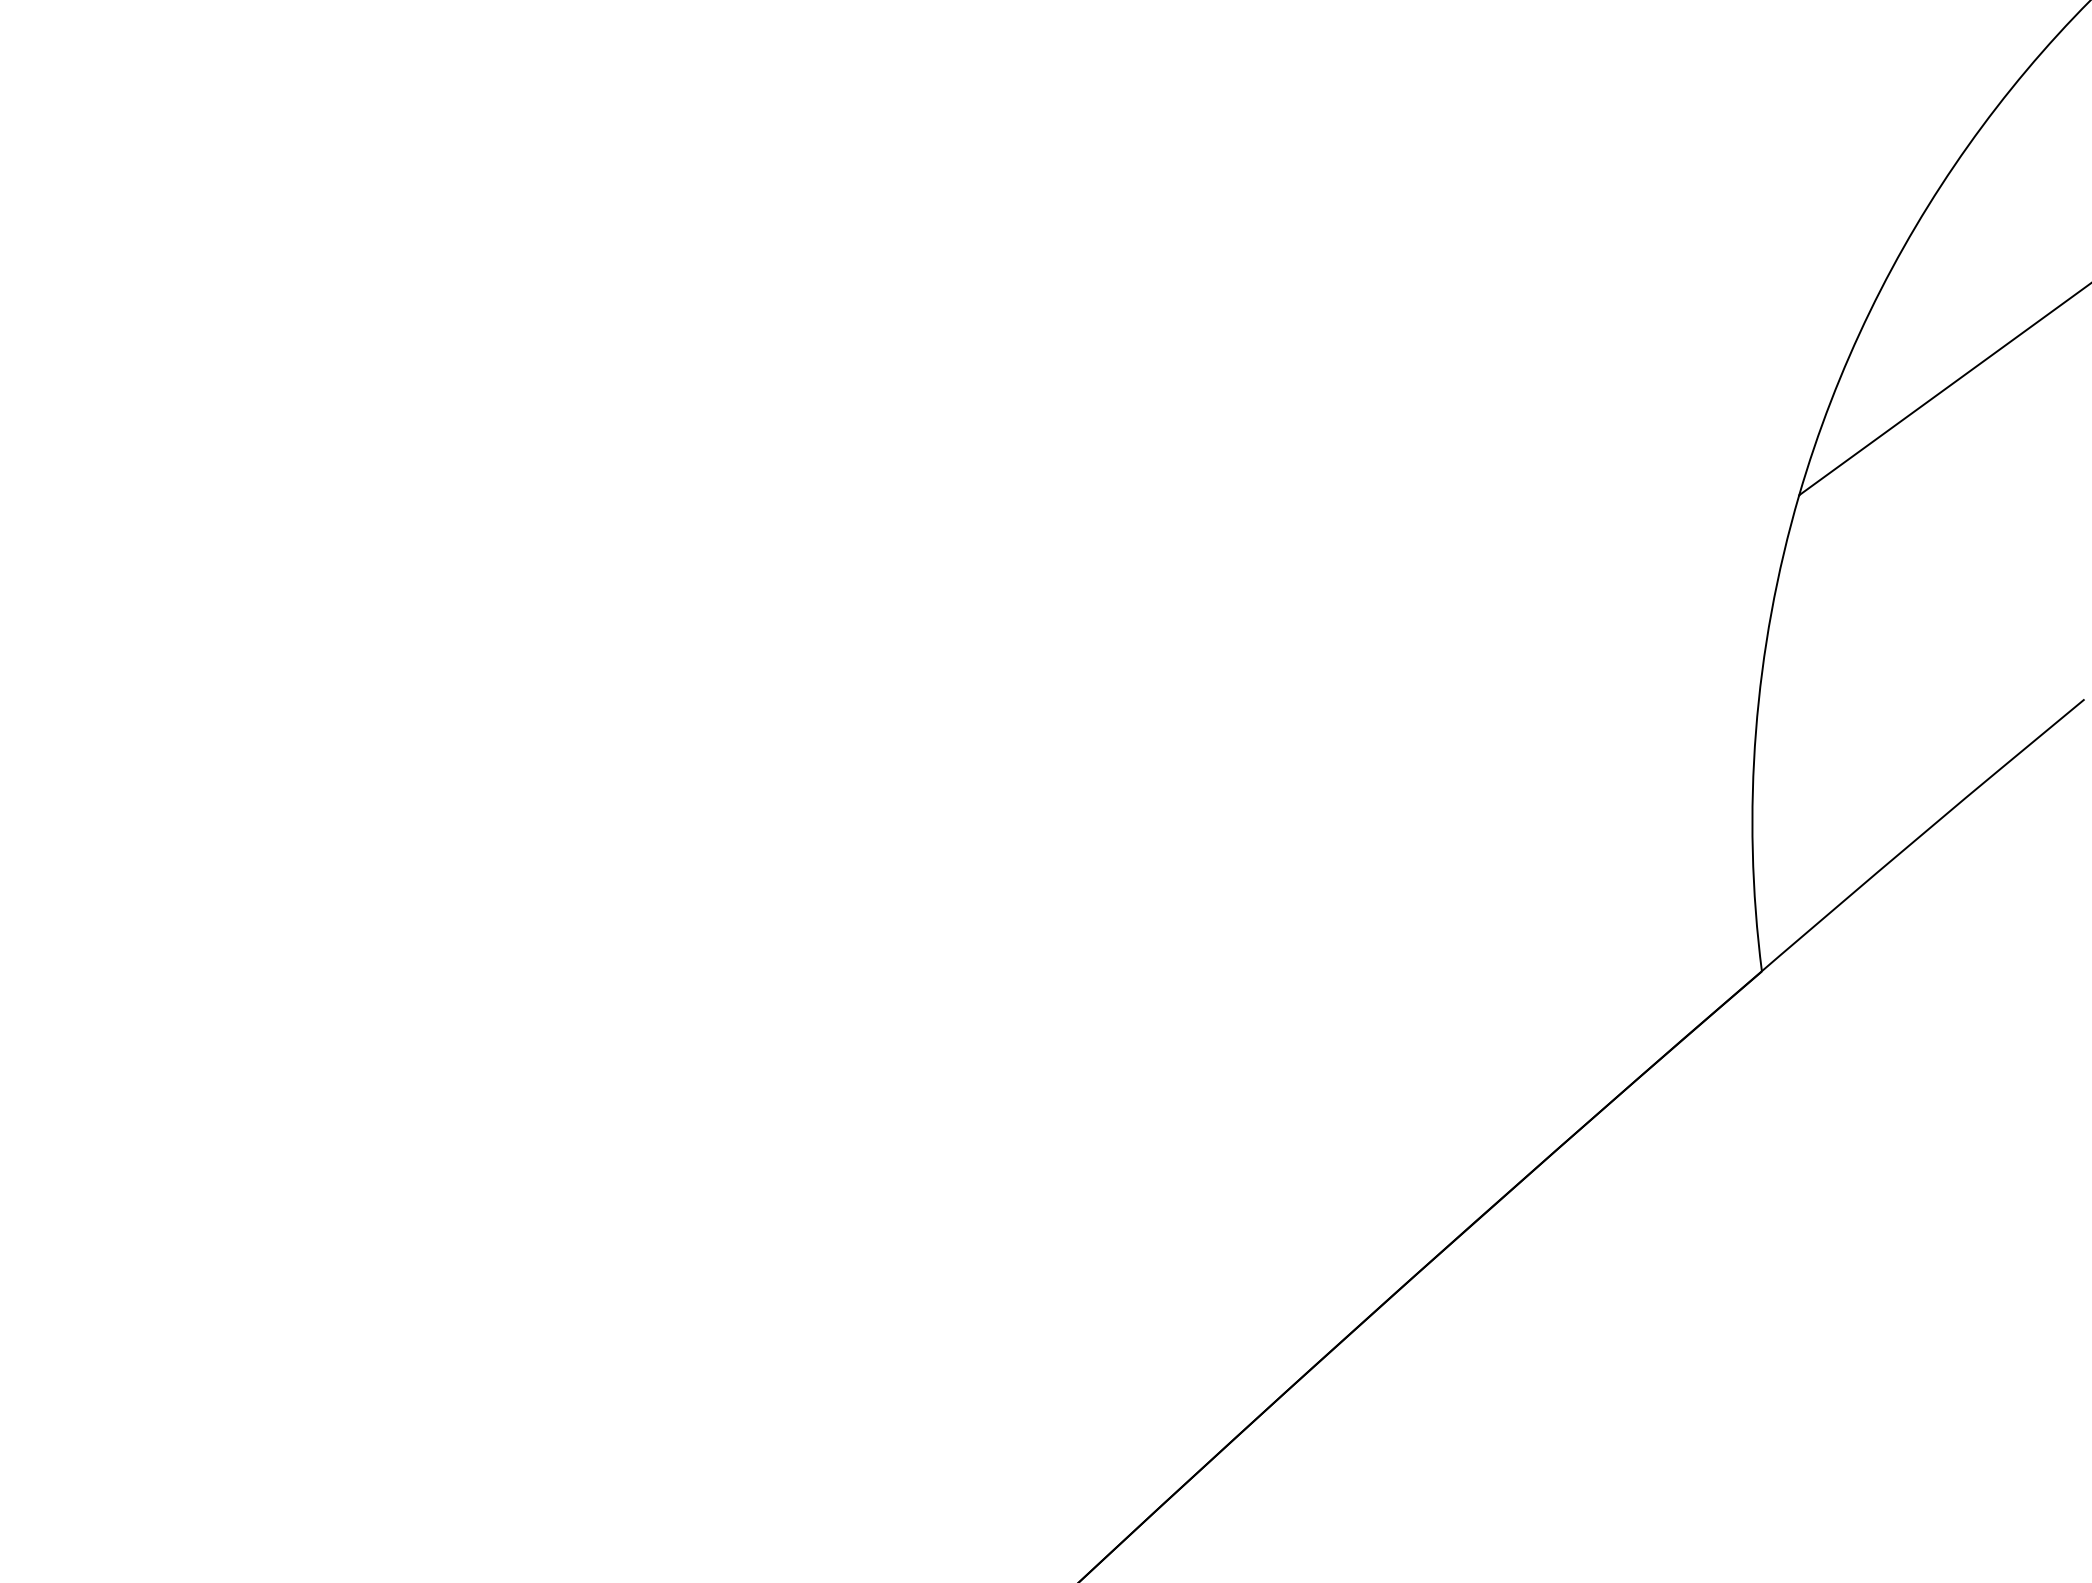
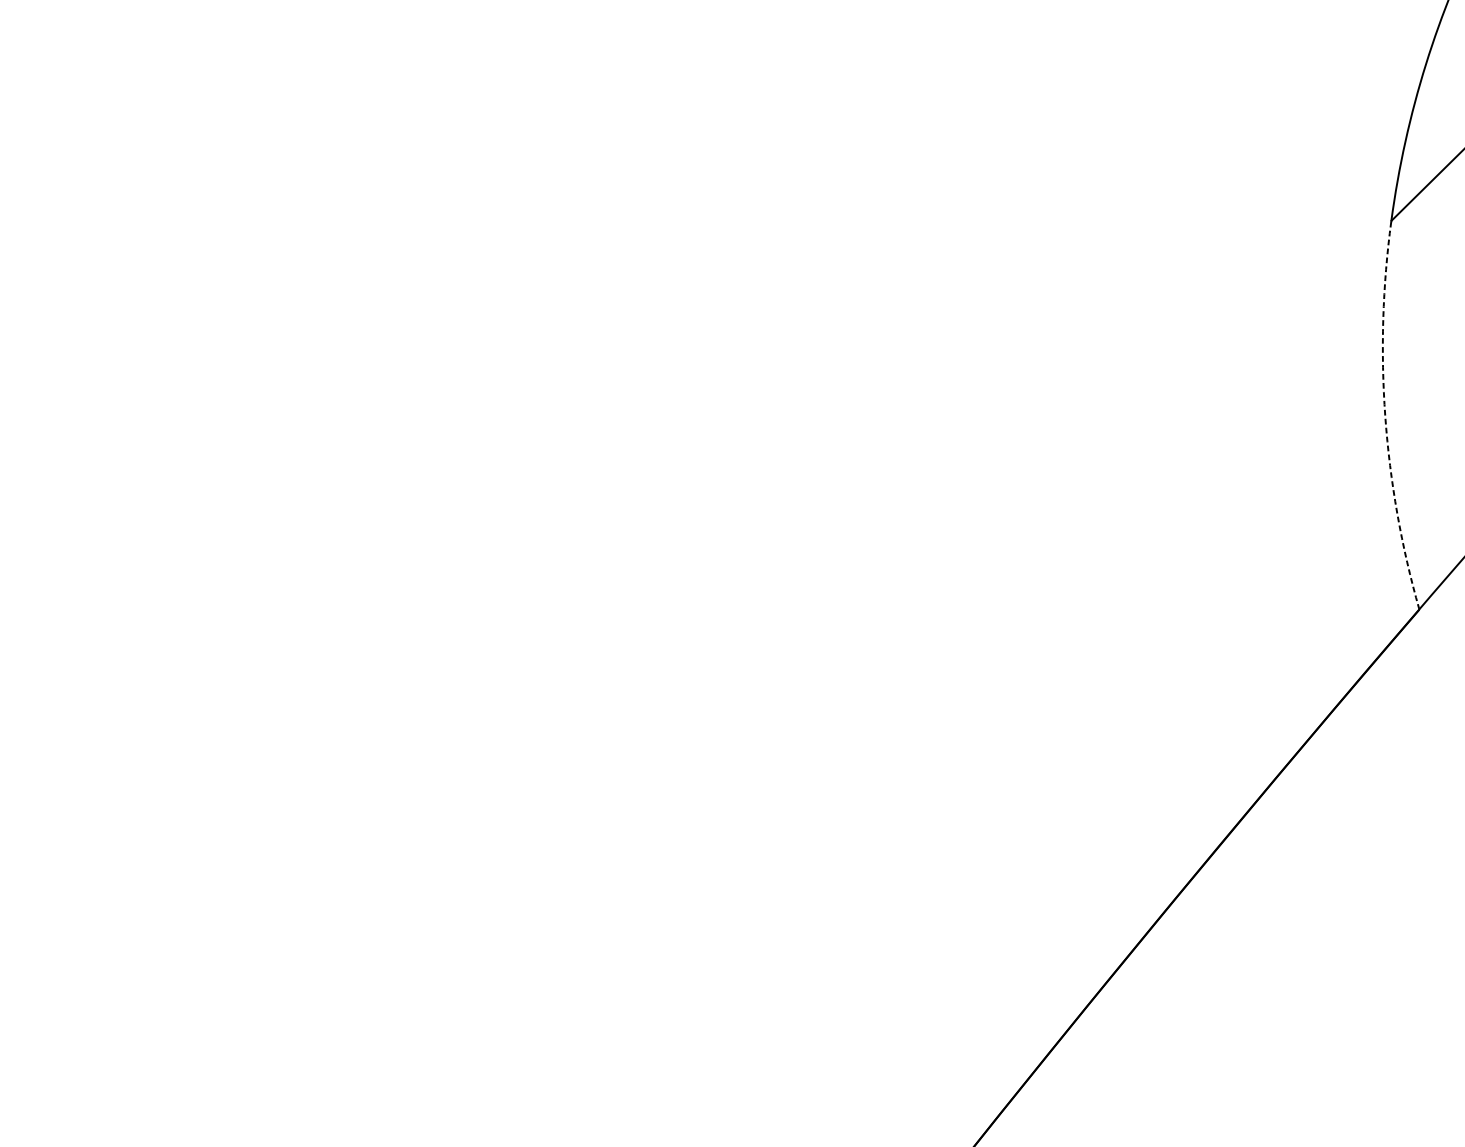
arc: (1755, 731) -> (1384, 416), solid -> dashed

